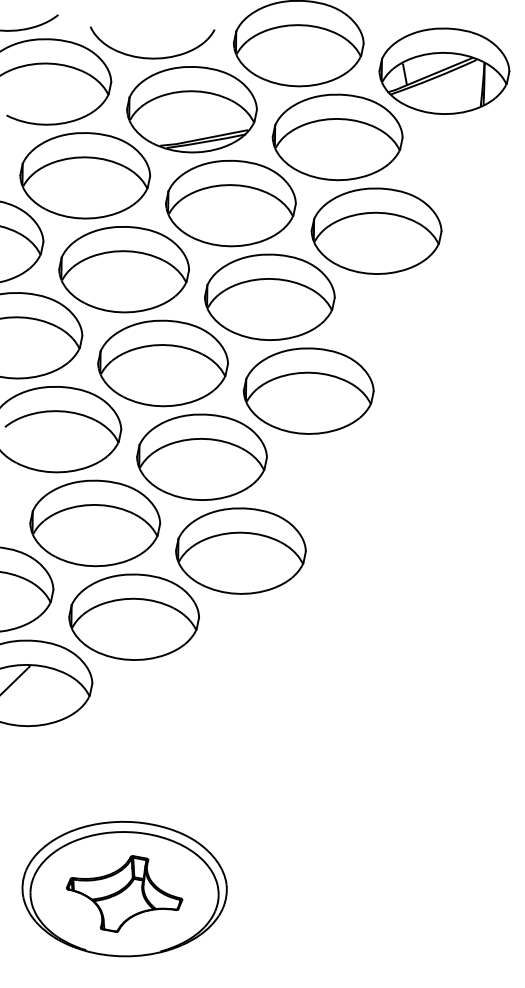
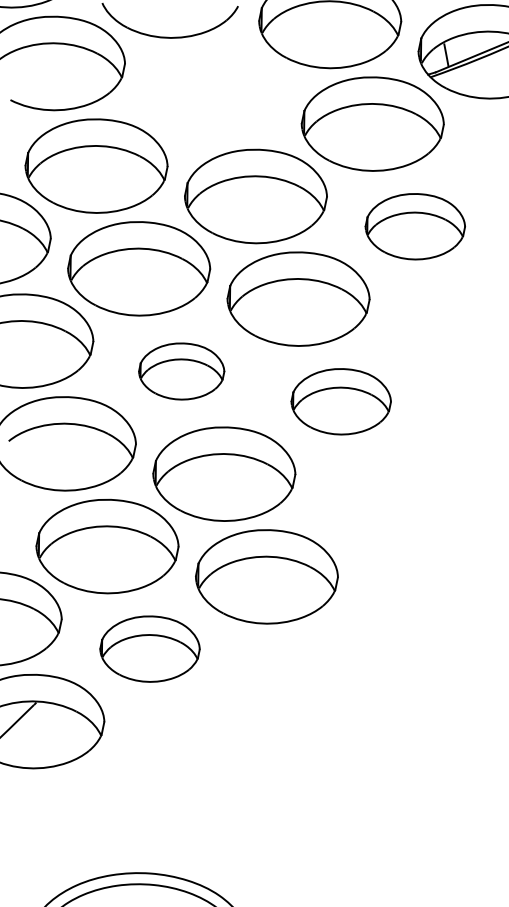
part: (191, 109) -> (212, 93), removed
part: (376, 230) -> (415, 226), size x0.7
part: (162, 363) -> (181, 371), size x0.6
part: (308, 390) -> (340, 401), size x0.7
part: (133, 616) -> (149, 648), size x0.7

